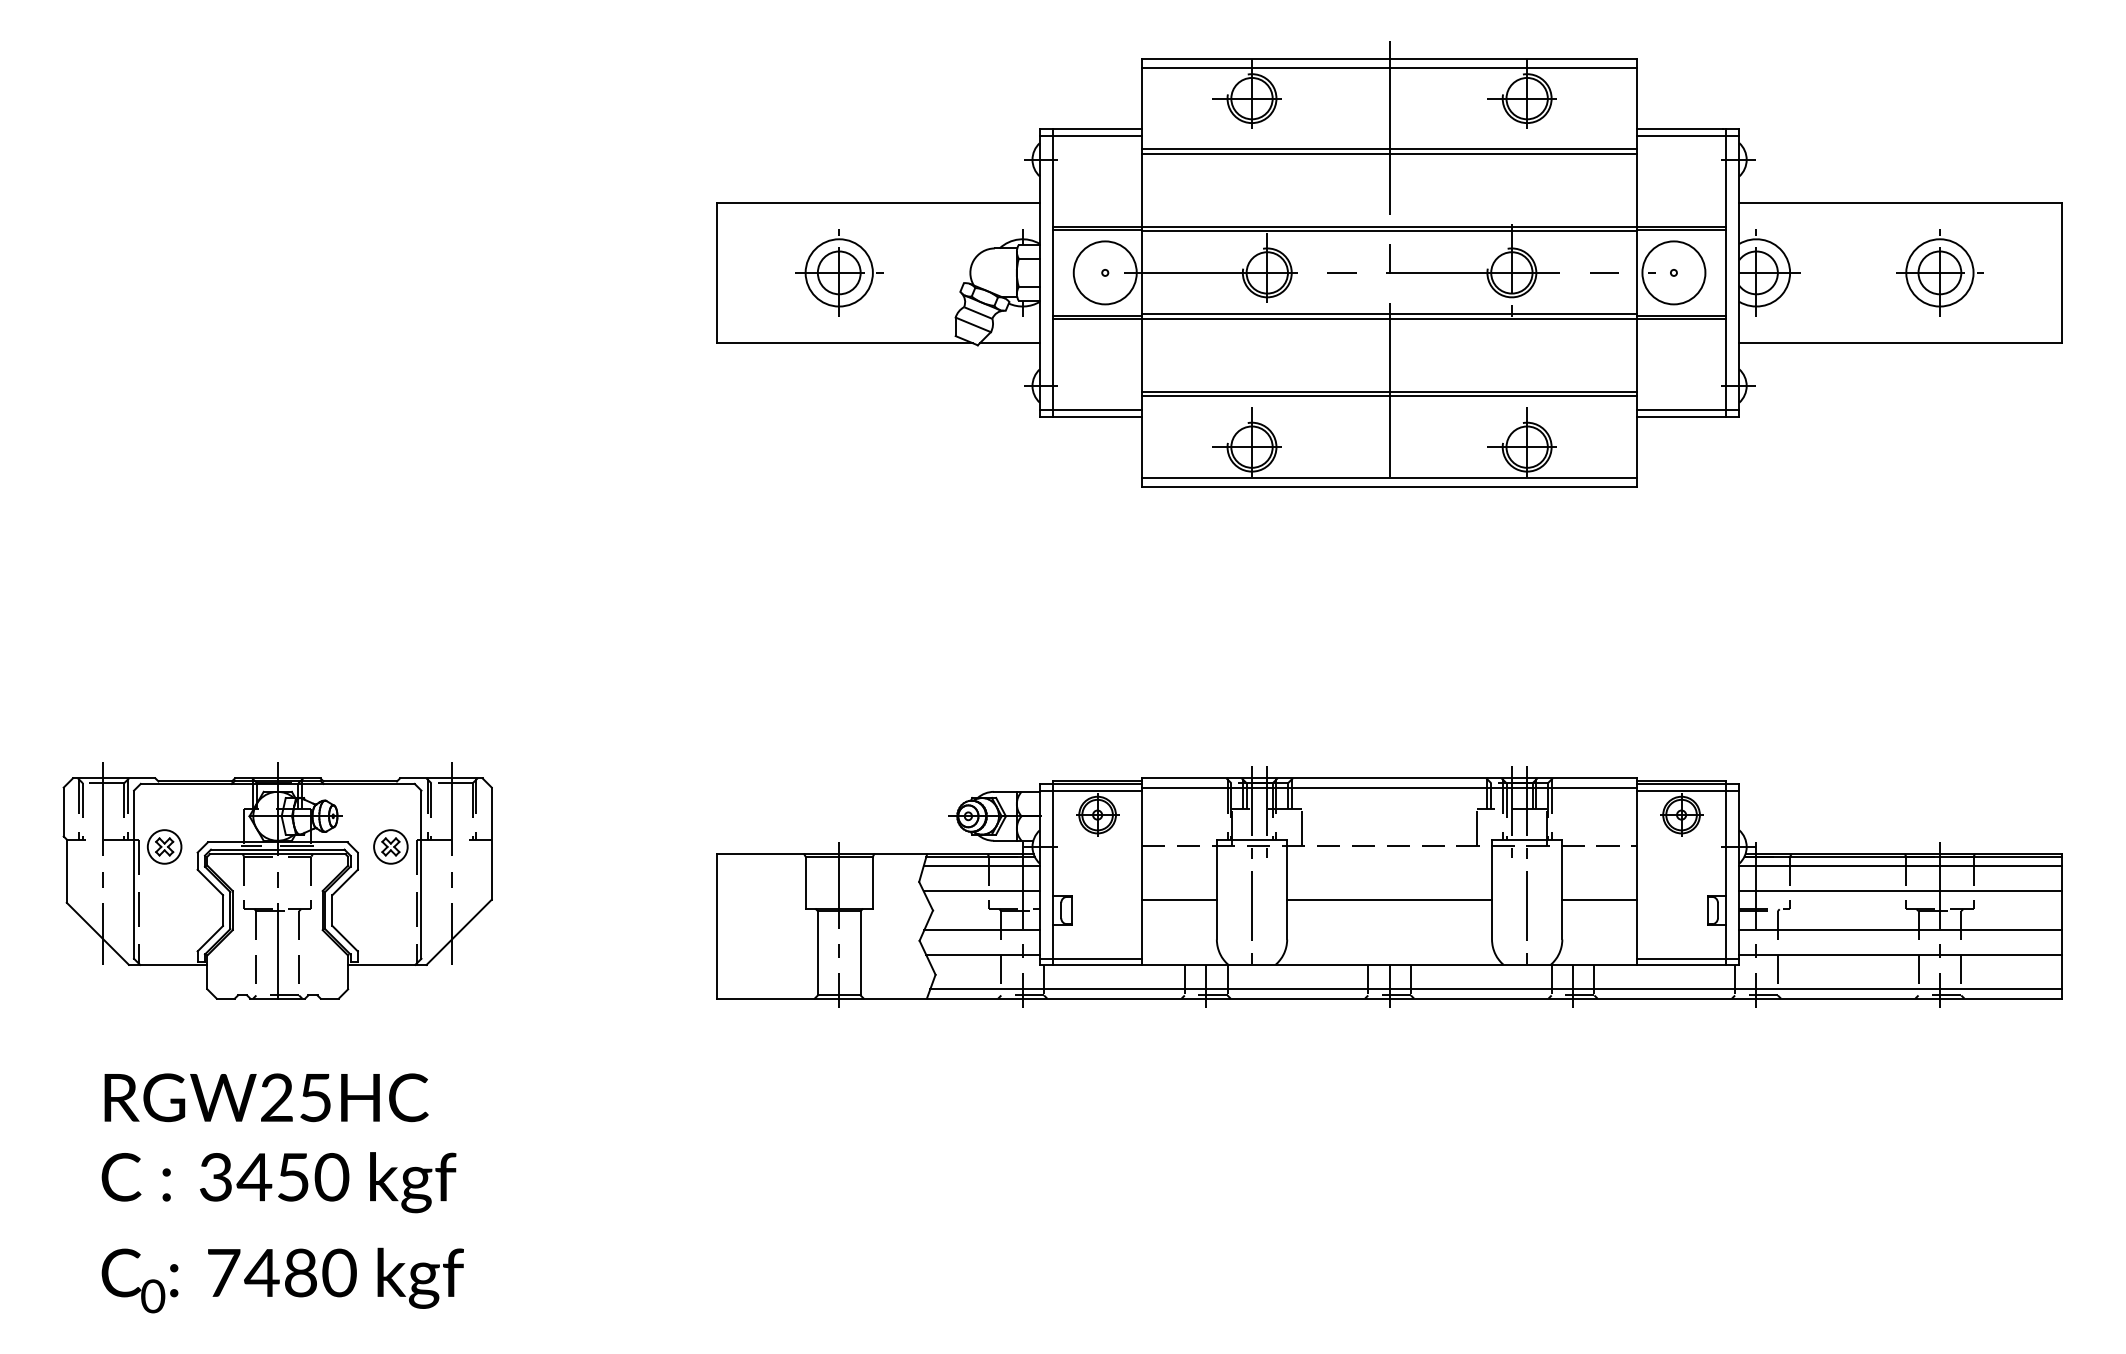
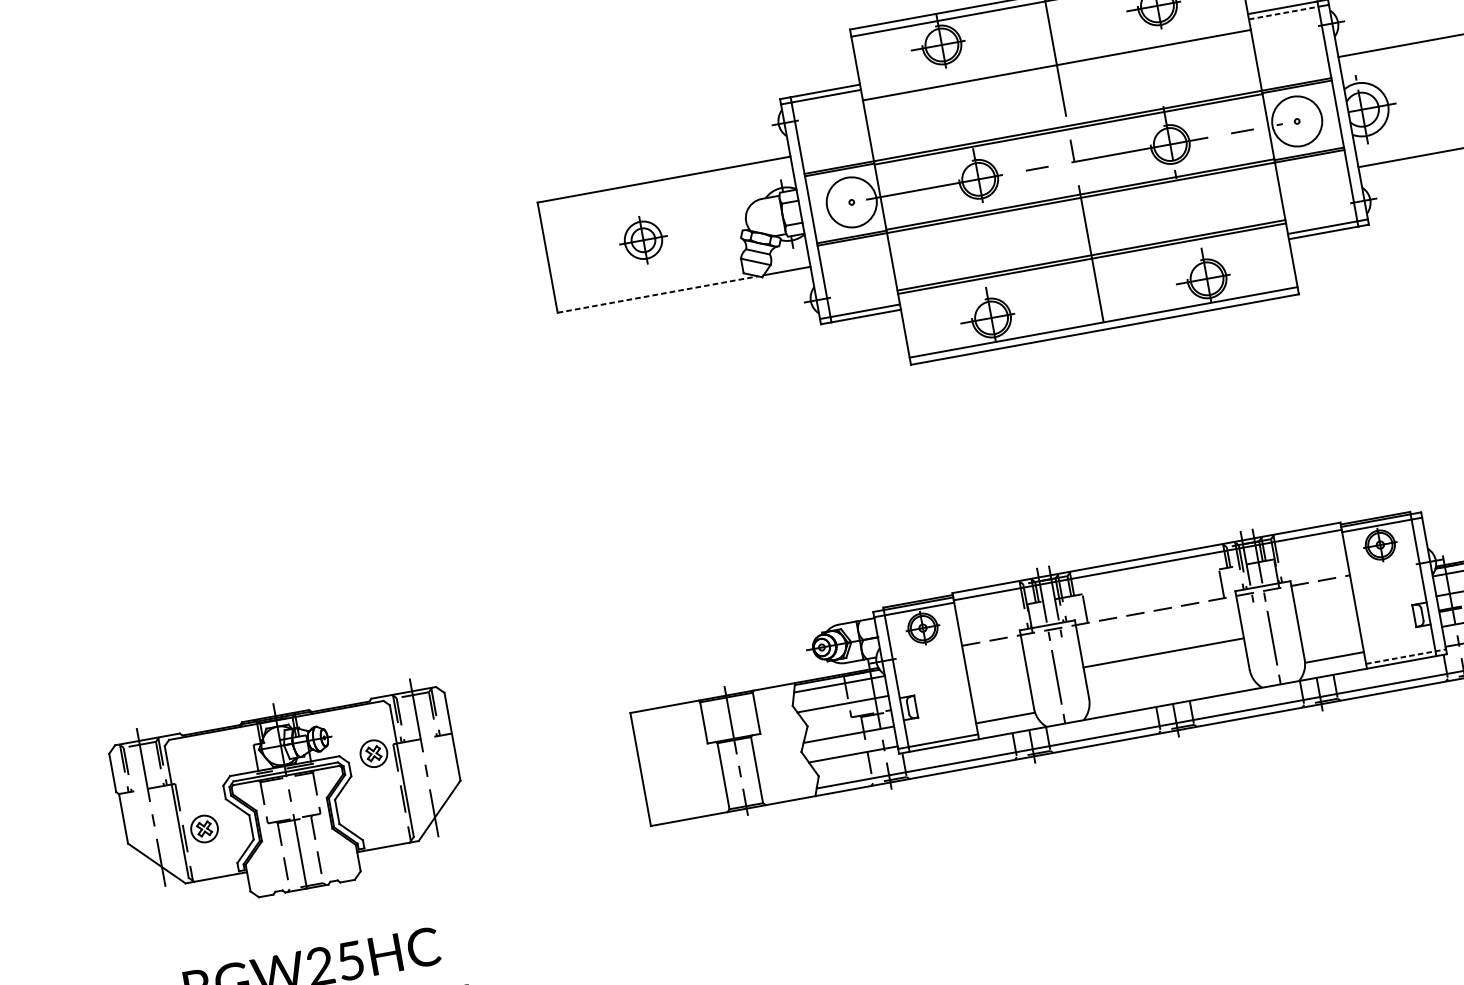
line: (1682, 135) -> (1284, 12), solid -> dashed
line: (1389, 153) -> (1057, 68), removed
part: (839, 272) -> (643, 239), size x0.7
line: (844, 343) -> (657, 294), solid -> dashed
part: (164, 846) -> (204, 828), moved
line: (1178, 899) -> (1004, 718), moved
line: (1599, 899) -> (1334, 657), moved
line: (1688, 958) -> (1406, 656), solid -> dashed

